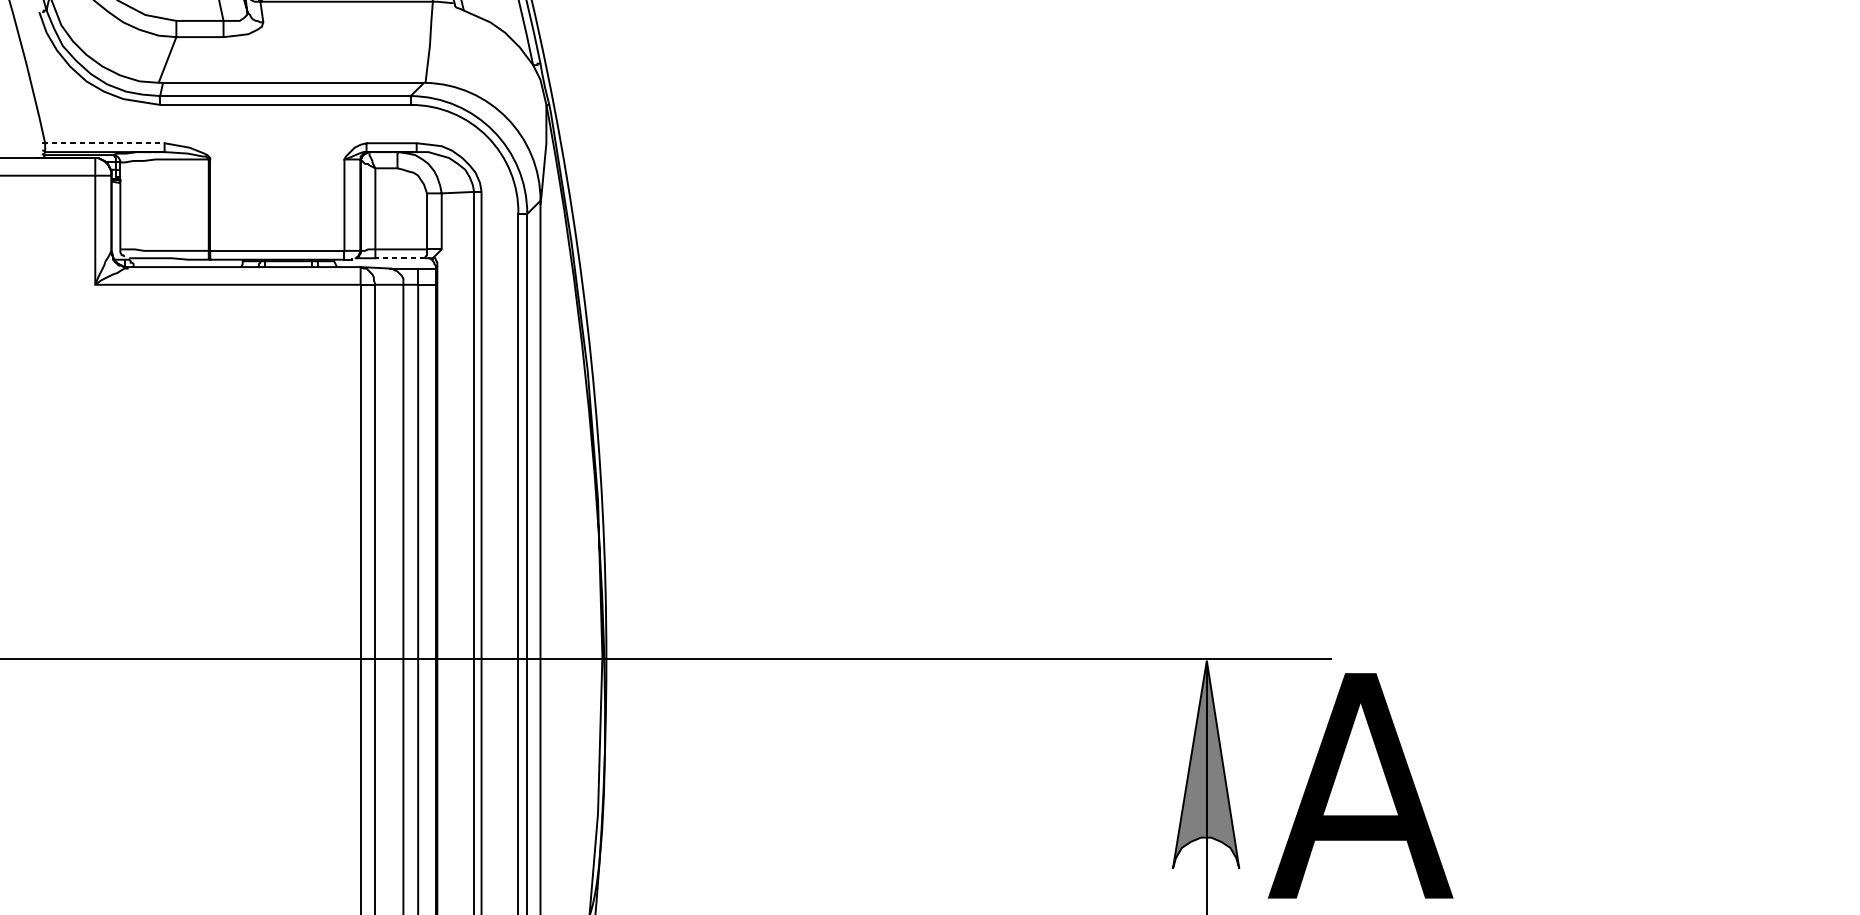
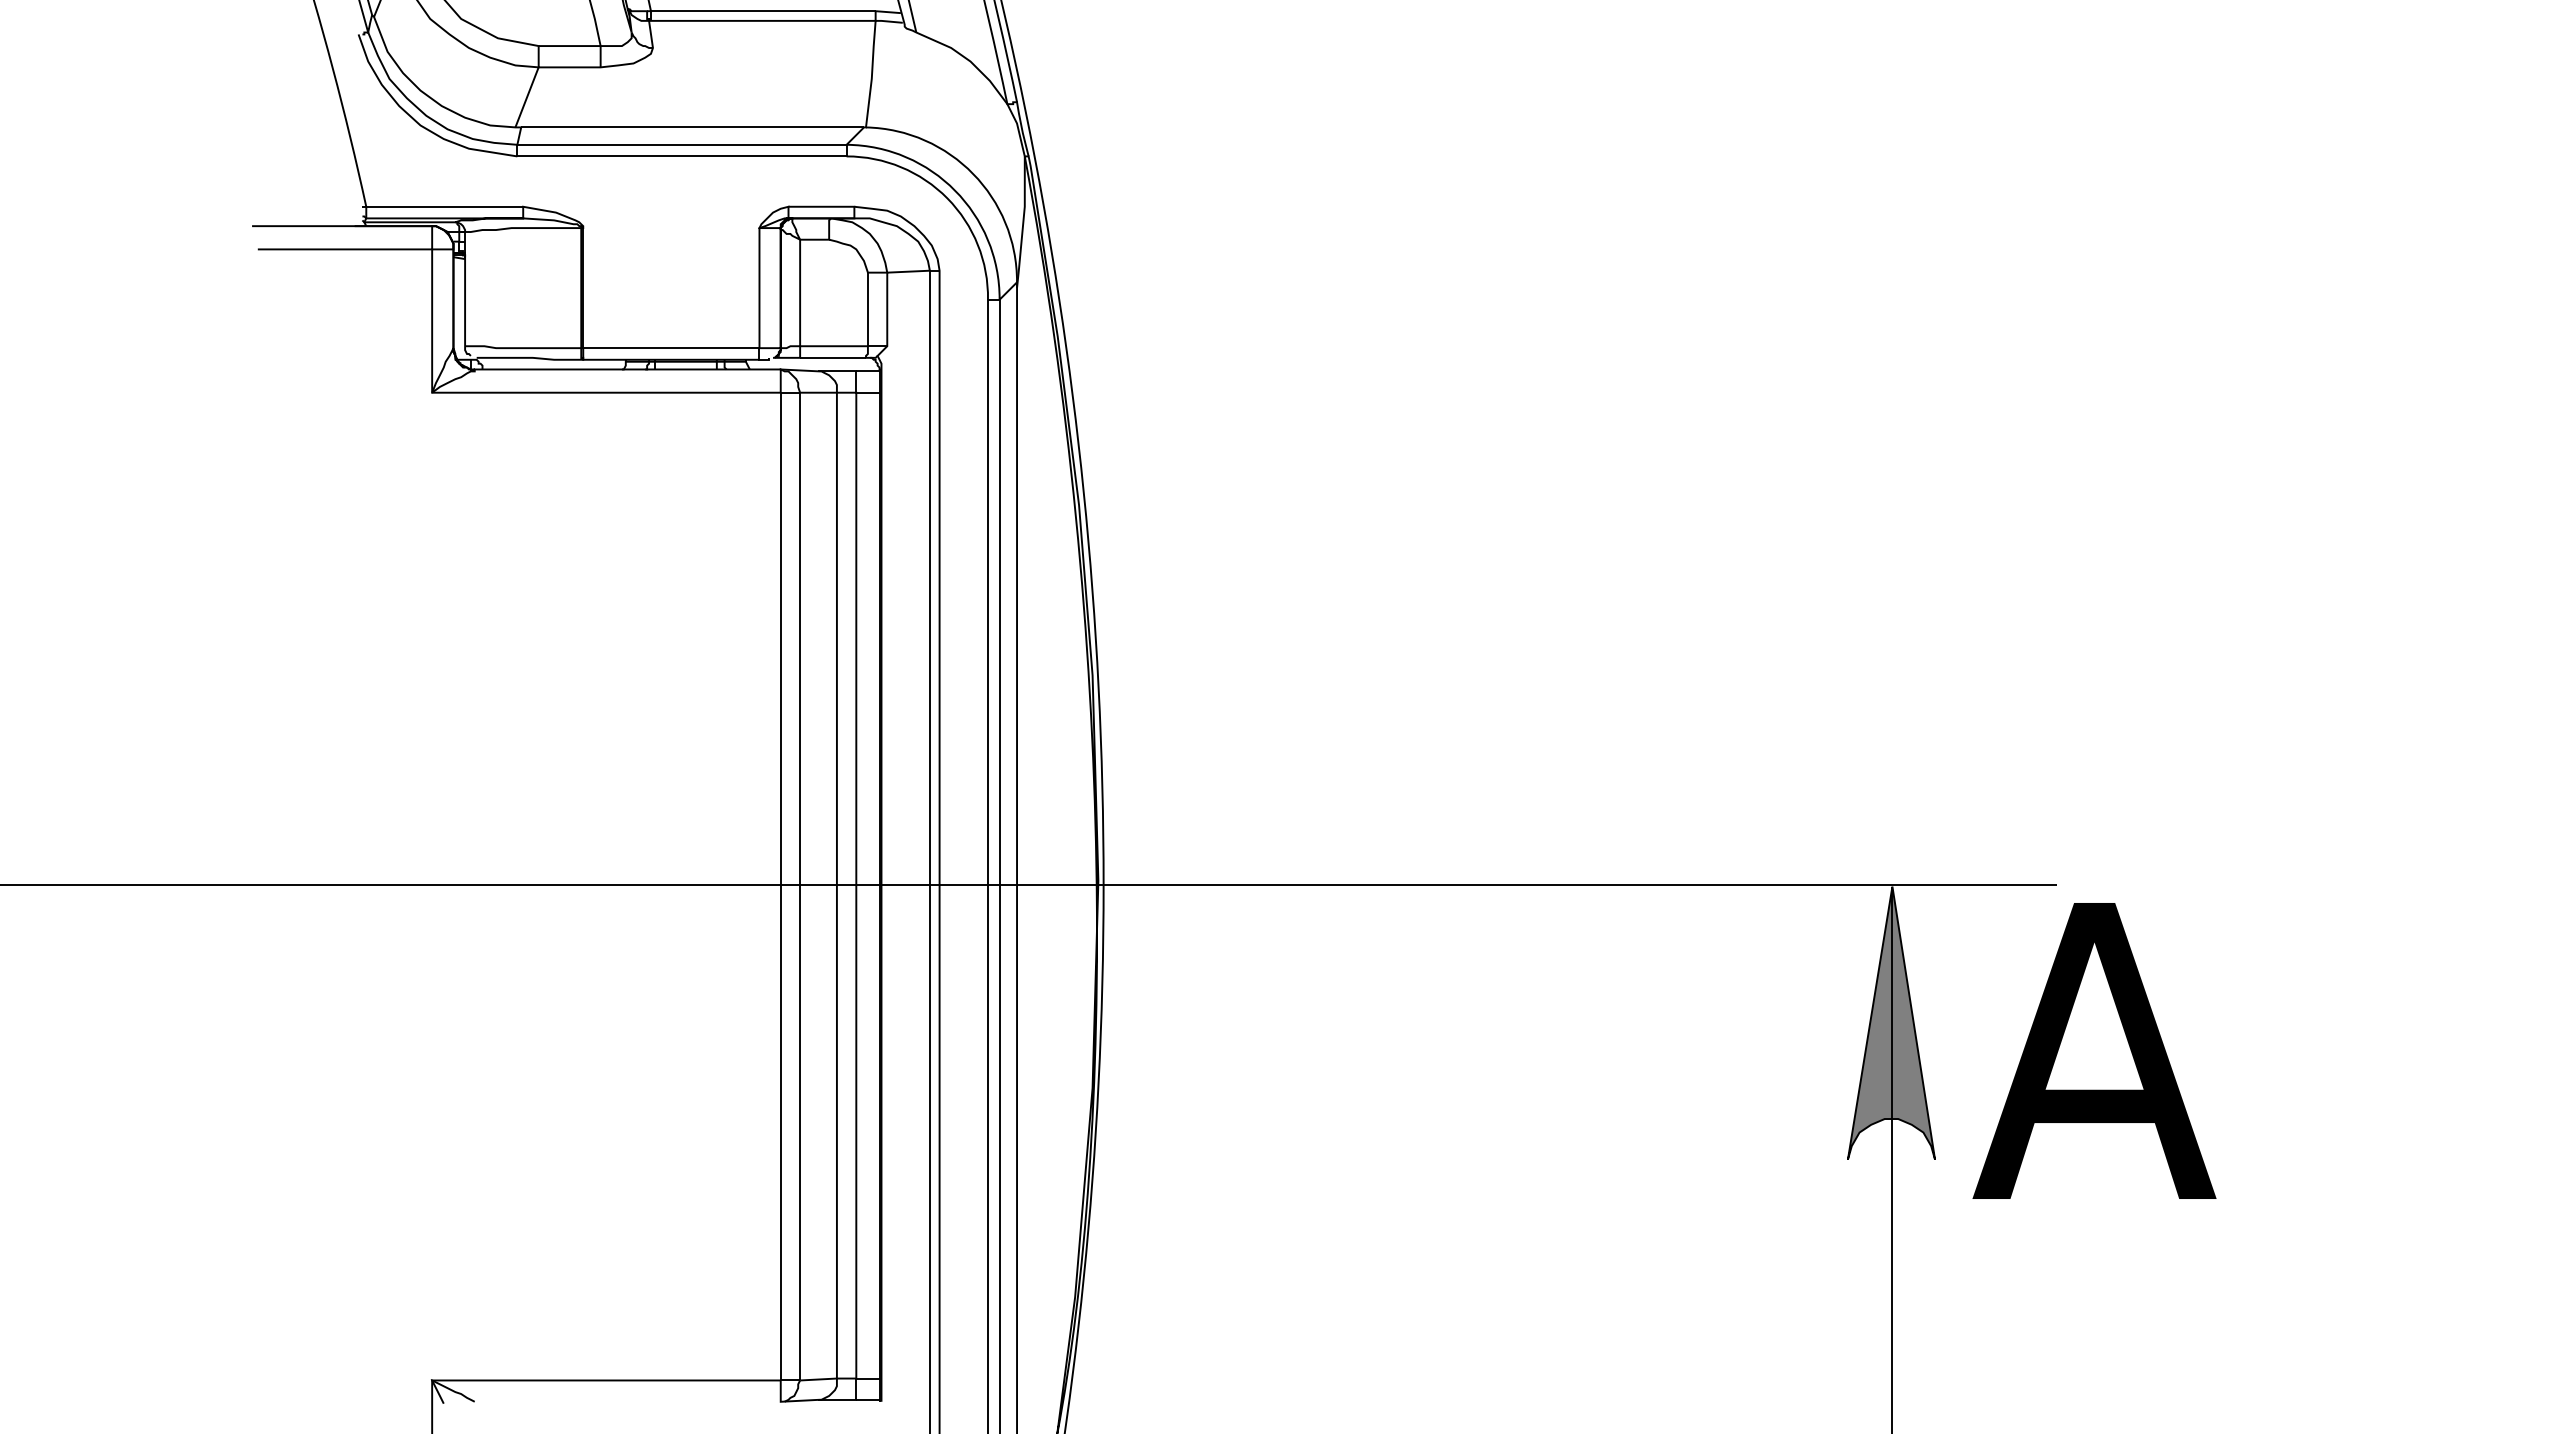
line: (103, 143) -> (442, 206), dashed -> solid
line: (400, 257) -> (833, 357), dashed -> solid

